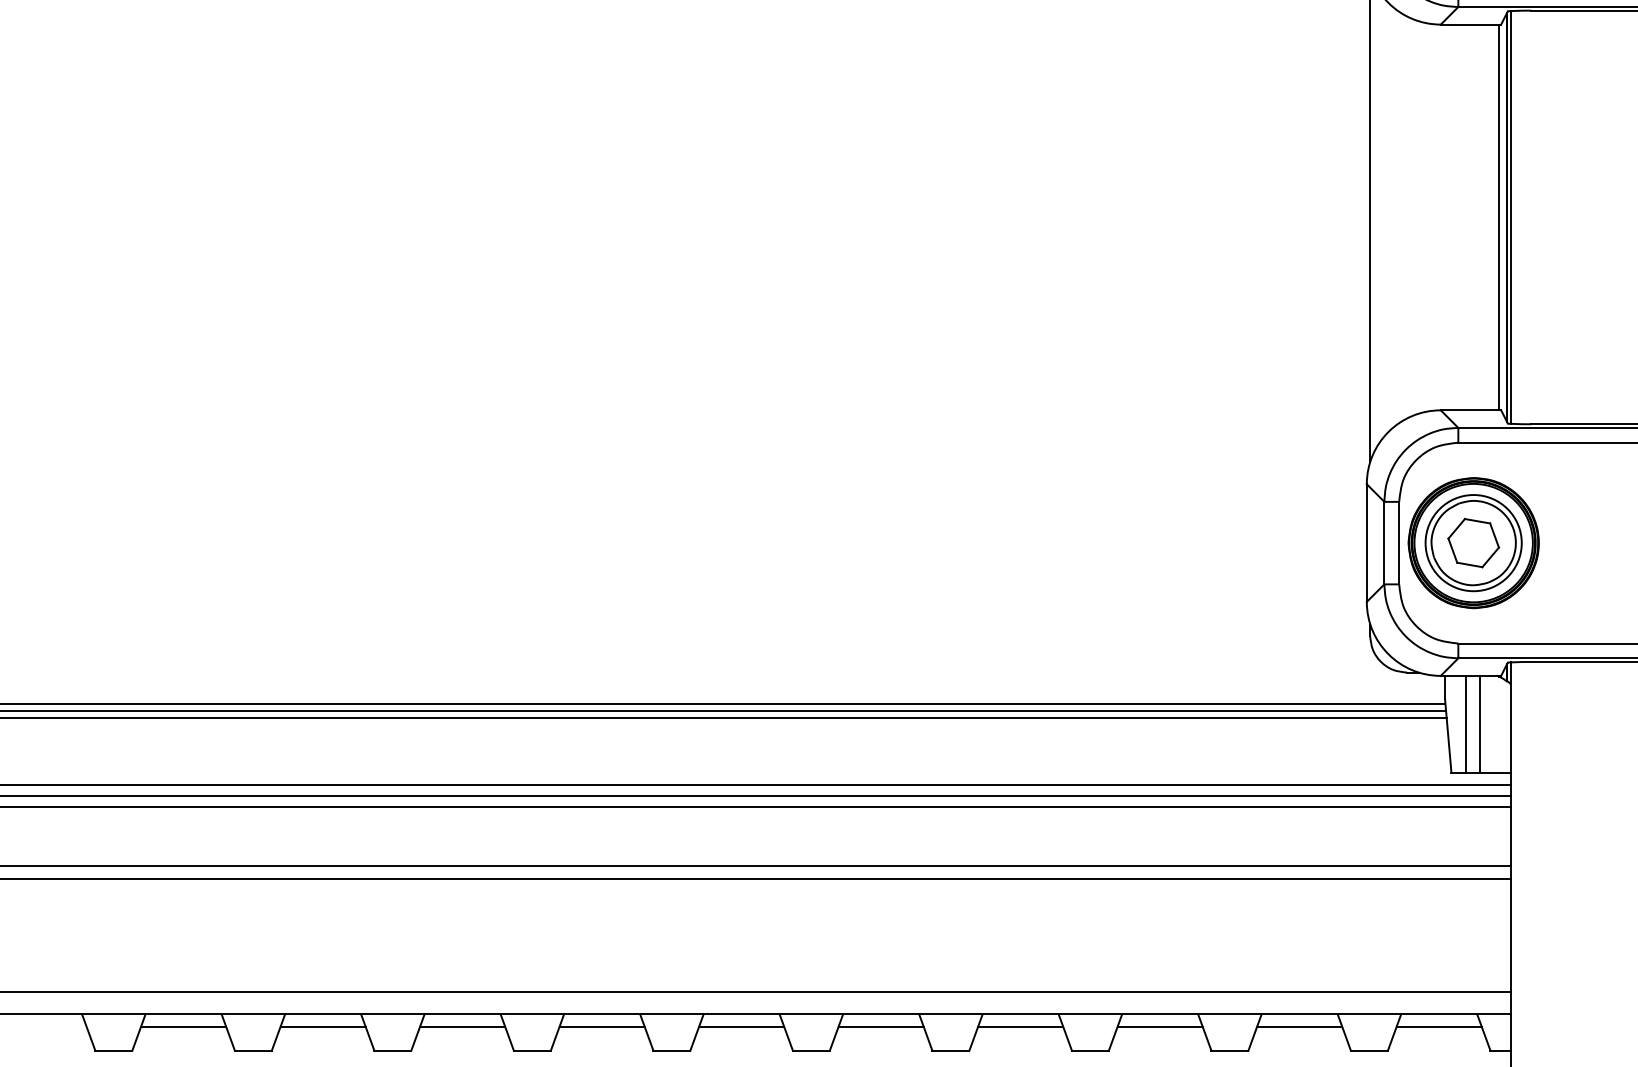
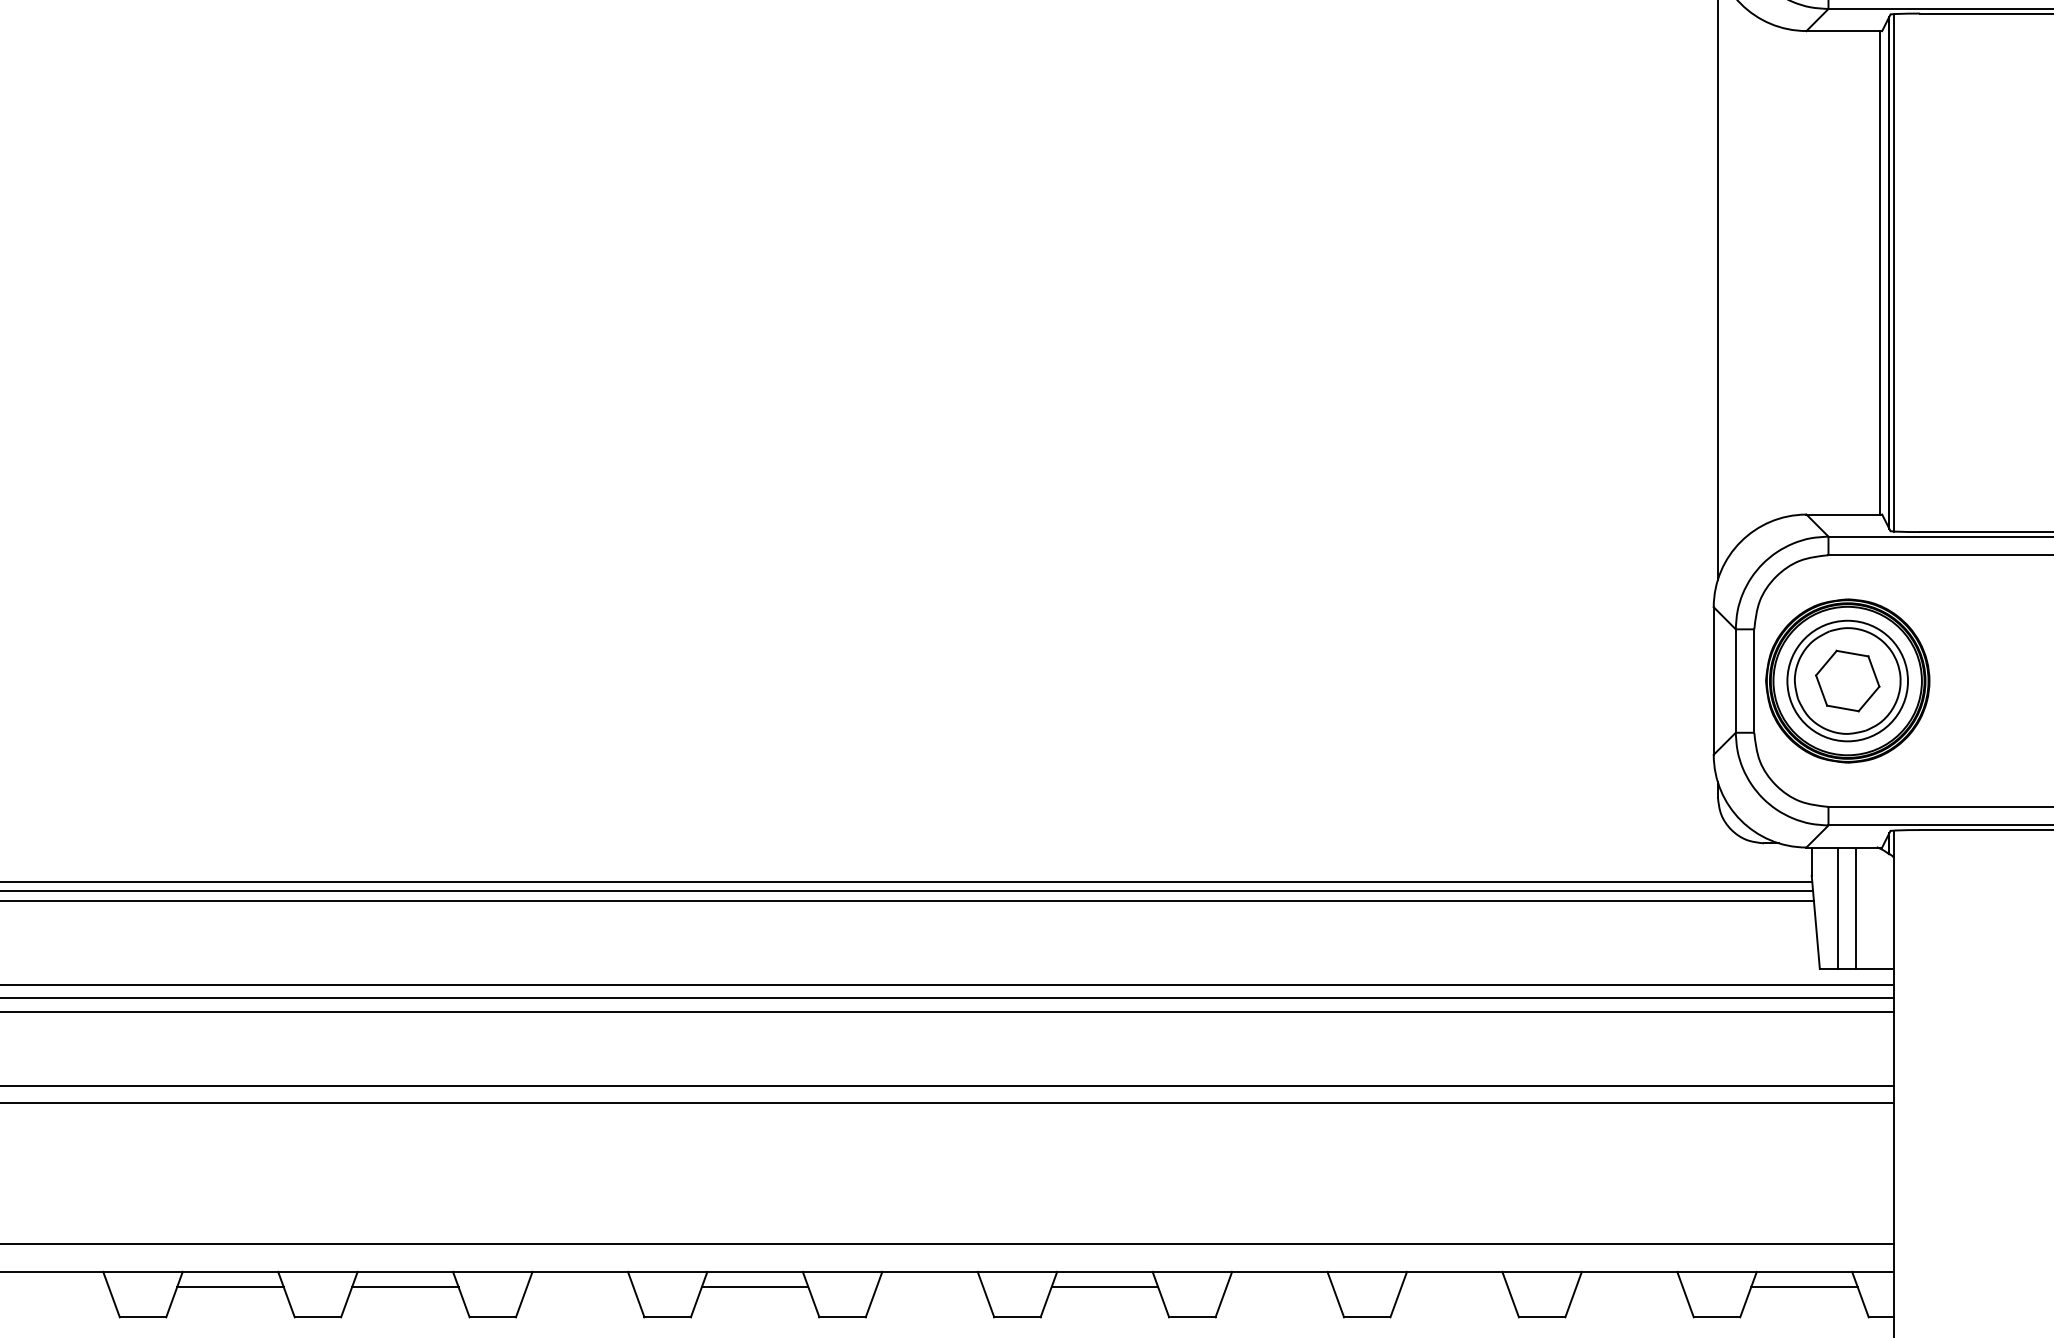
line: (462, 1026) -> (579, 1287), removed
line: (741, 1026) -> (929, 1287), removed
line: (1020, 1026) -> (1279, 1287), removed
line: (1160, 1026) -> (1454, 1287), removed
line: (1299, 1026) -> (1629, 1287), removed

